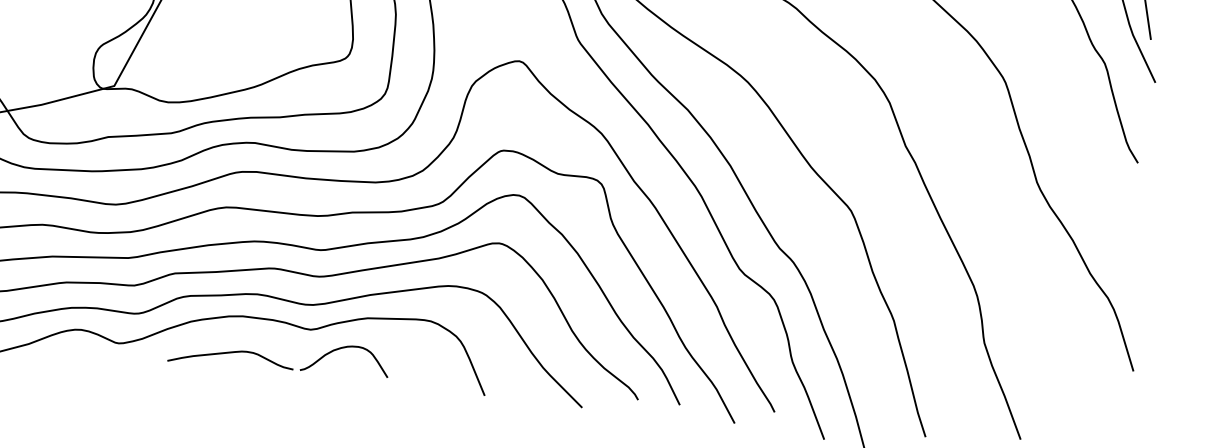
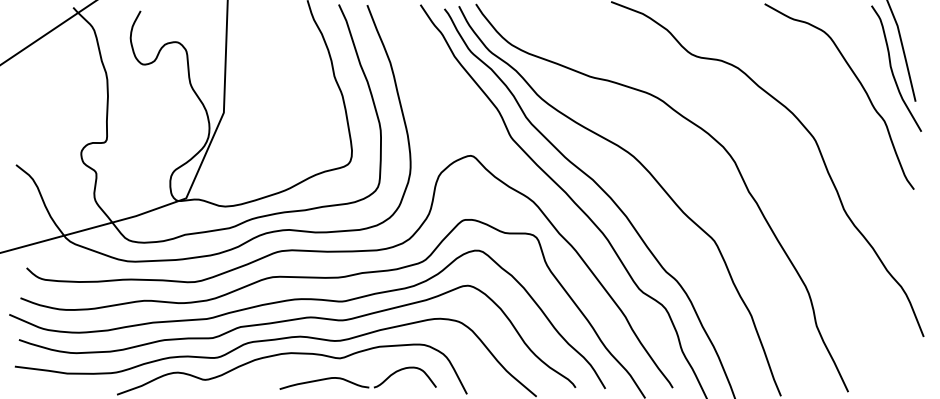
part: (278, 353) -> (357, 377), moved

